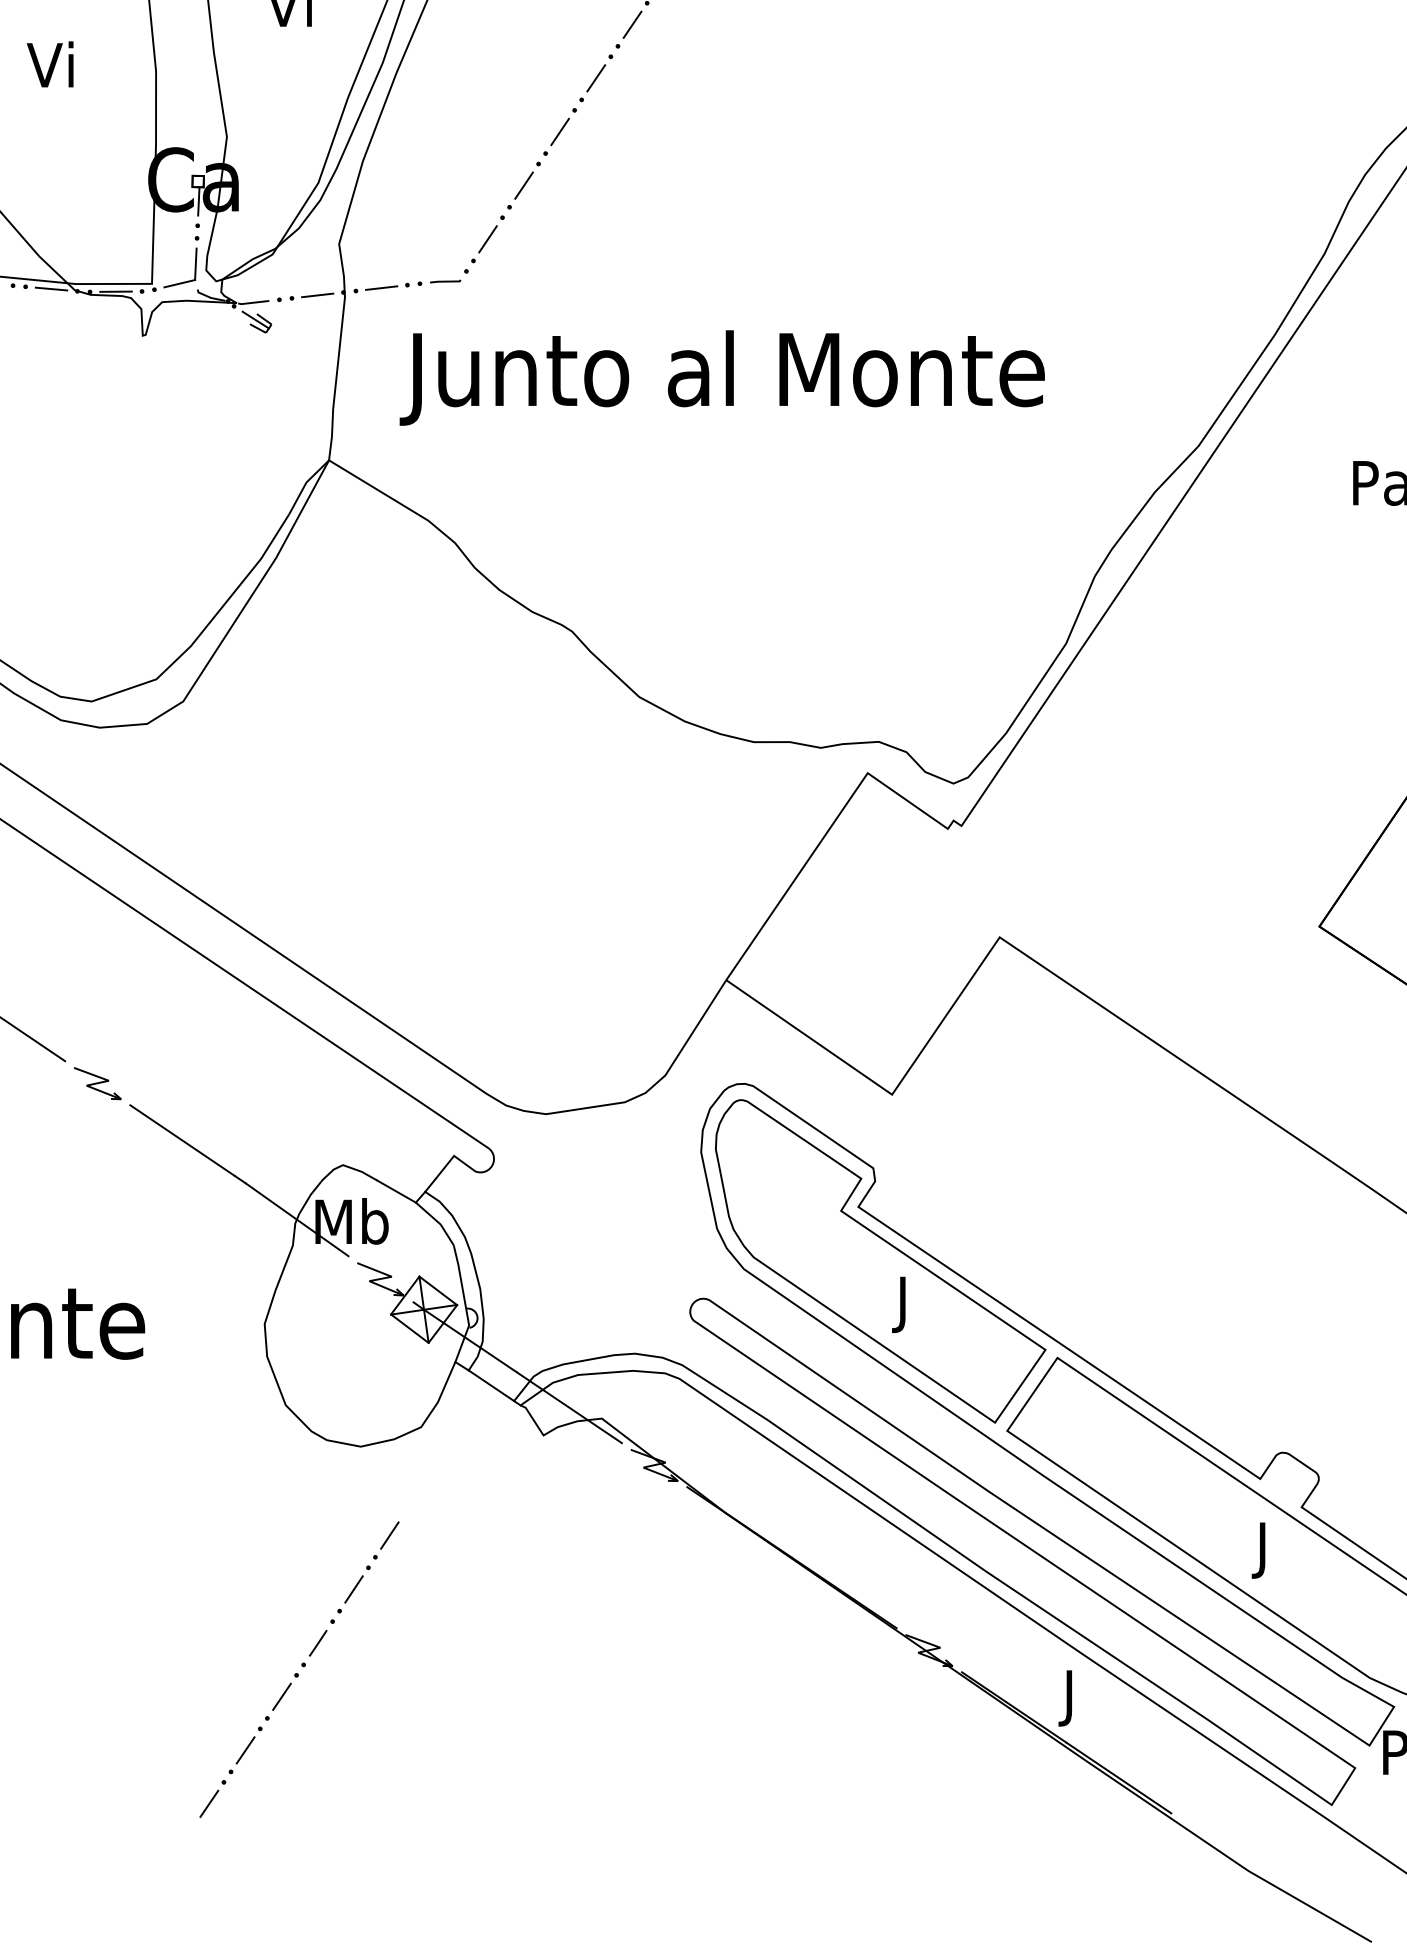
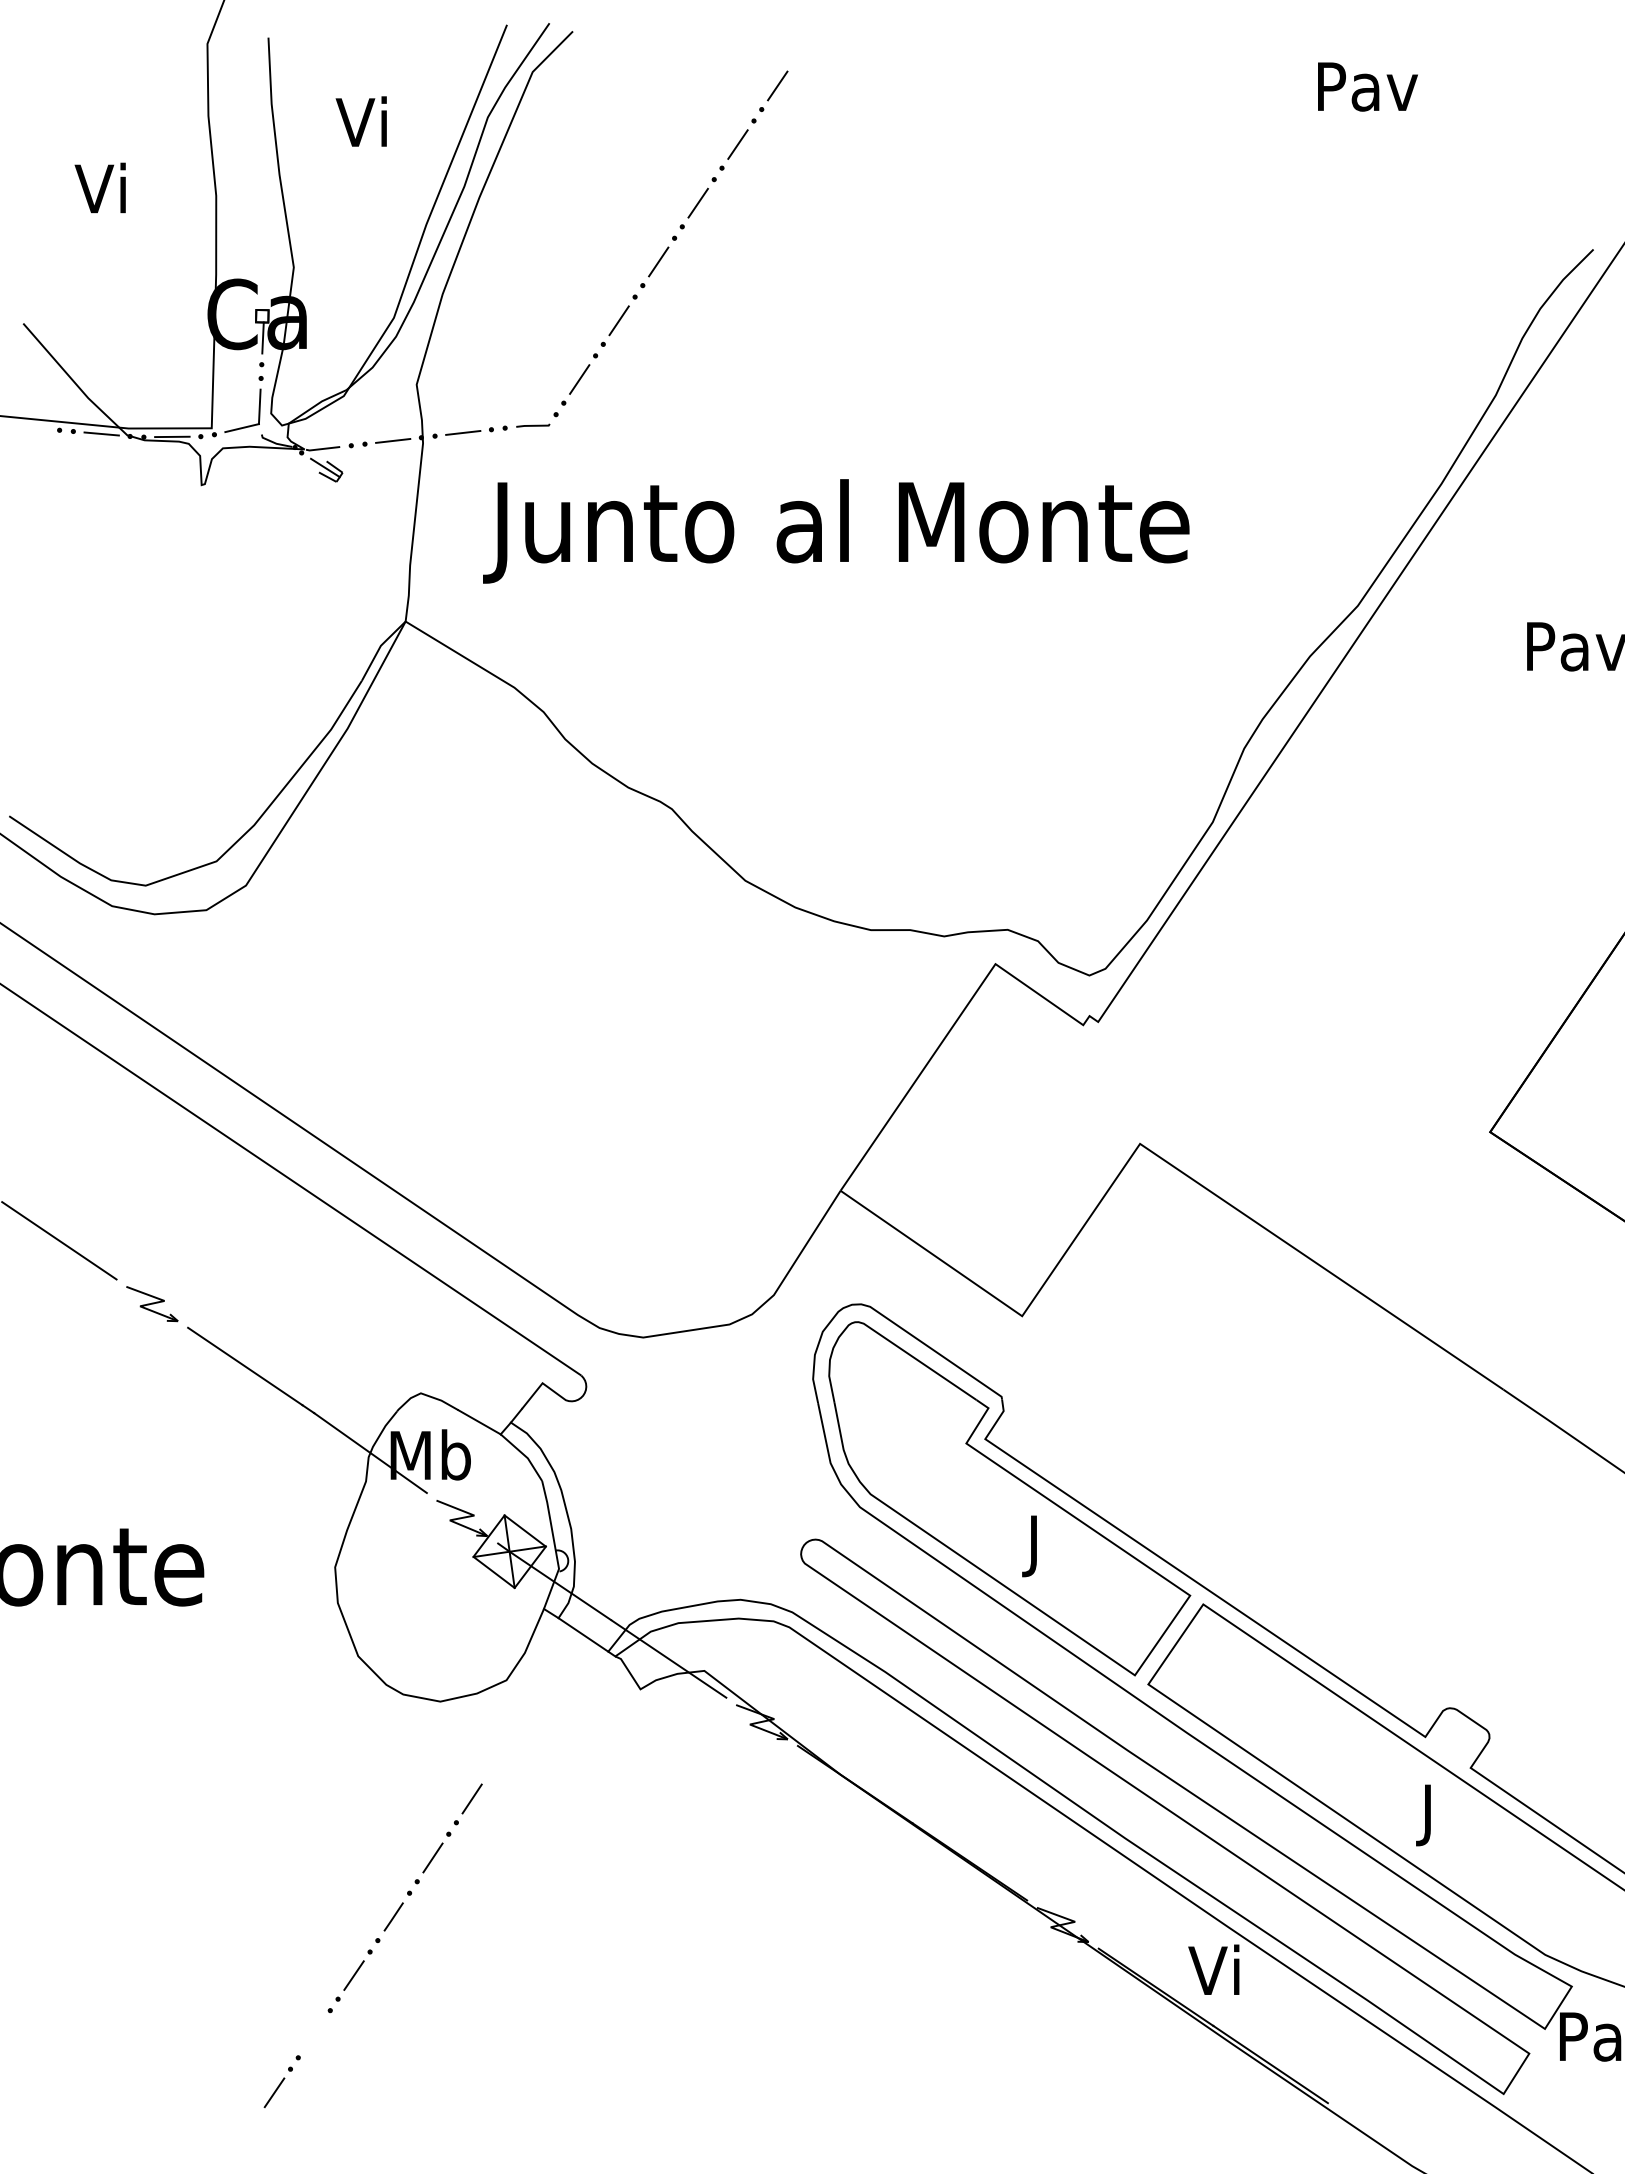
text: (1066, 1697) -> (1213, 1976), J -> Vi
line: (245, 1749) -> (314, 2033), removed

